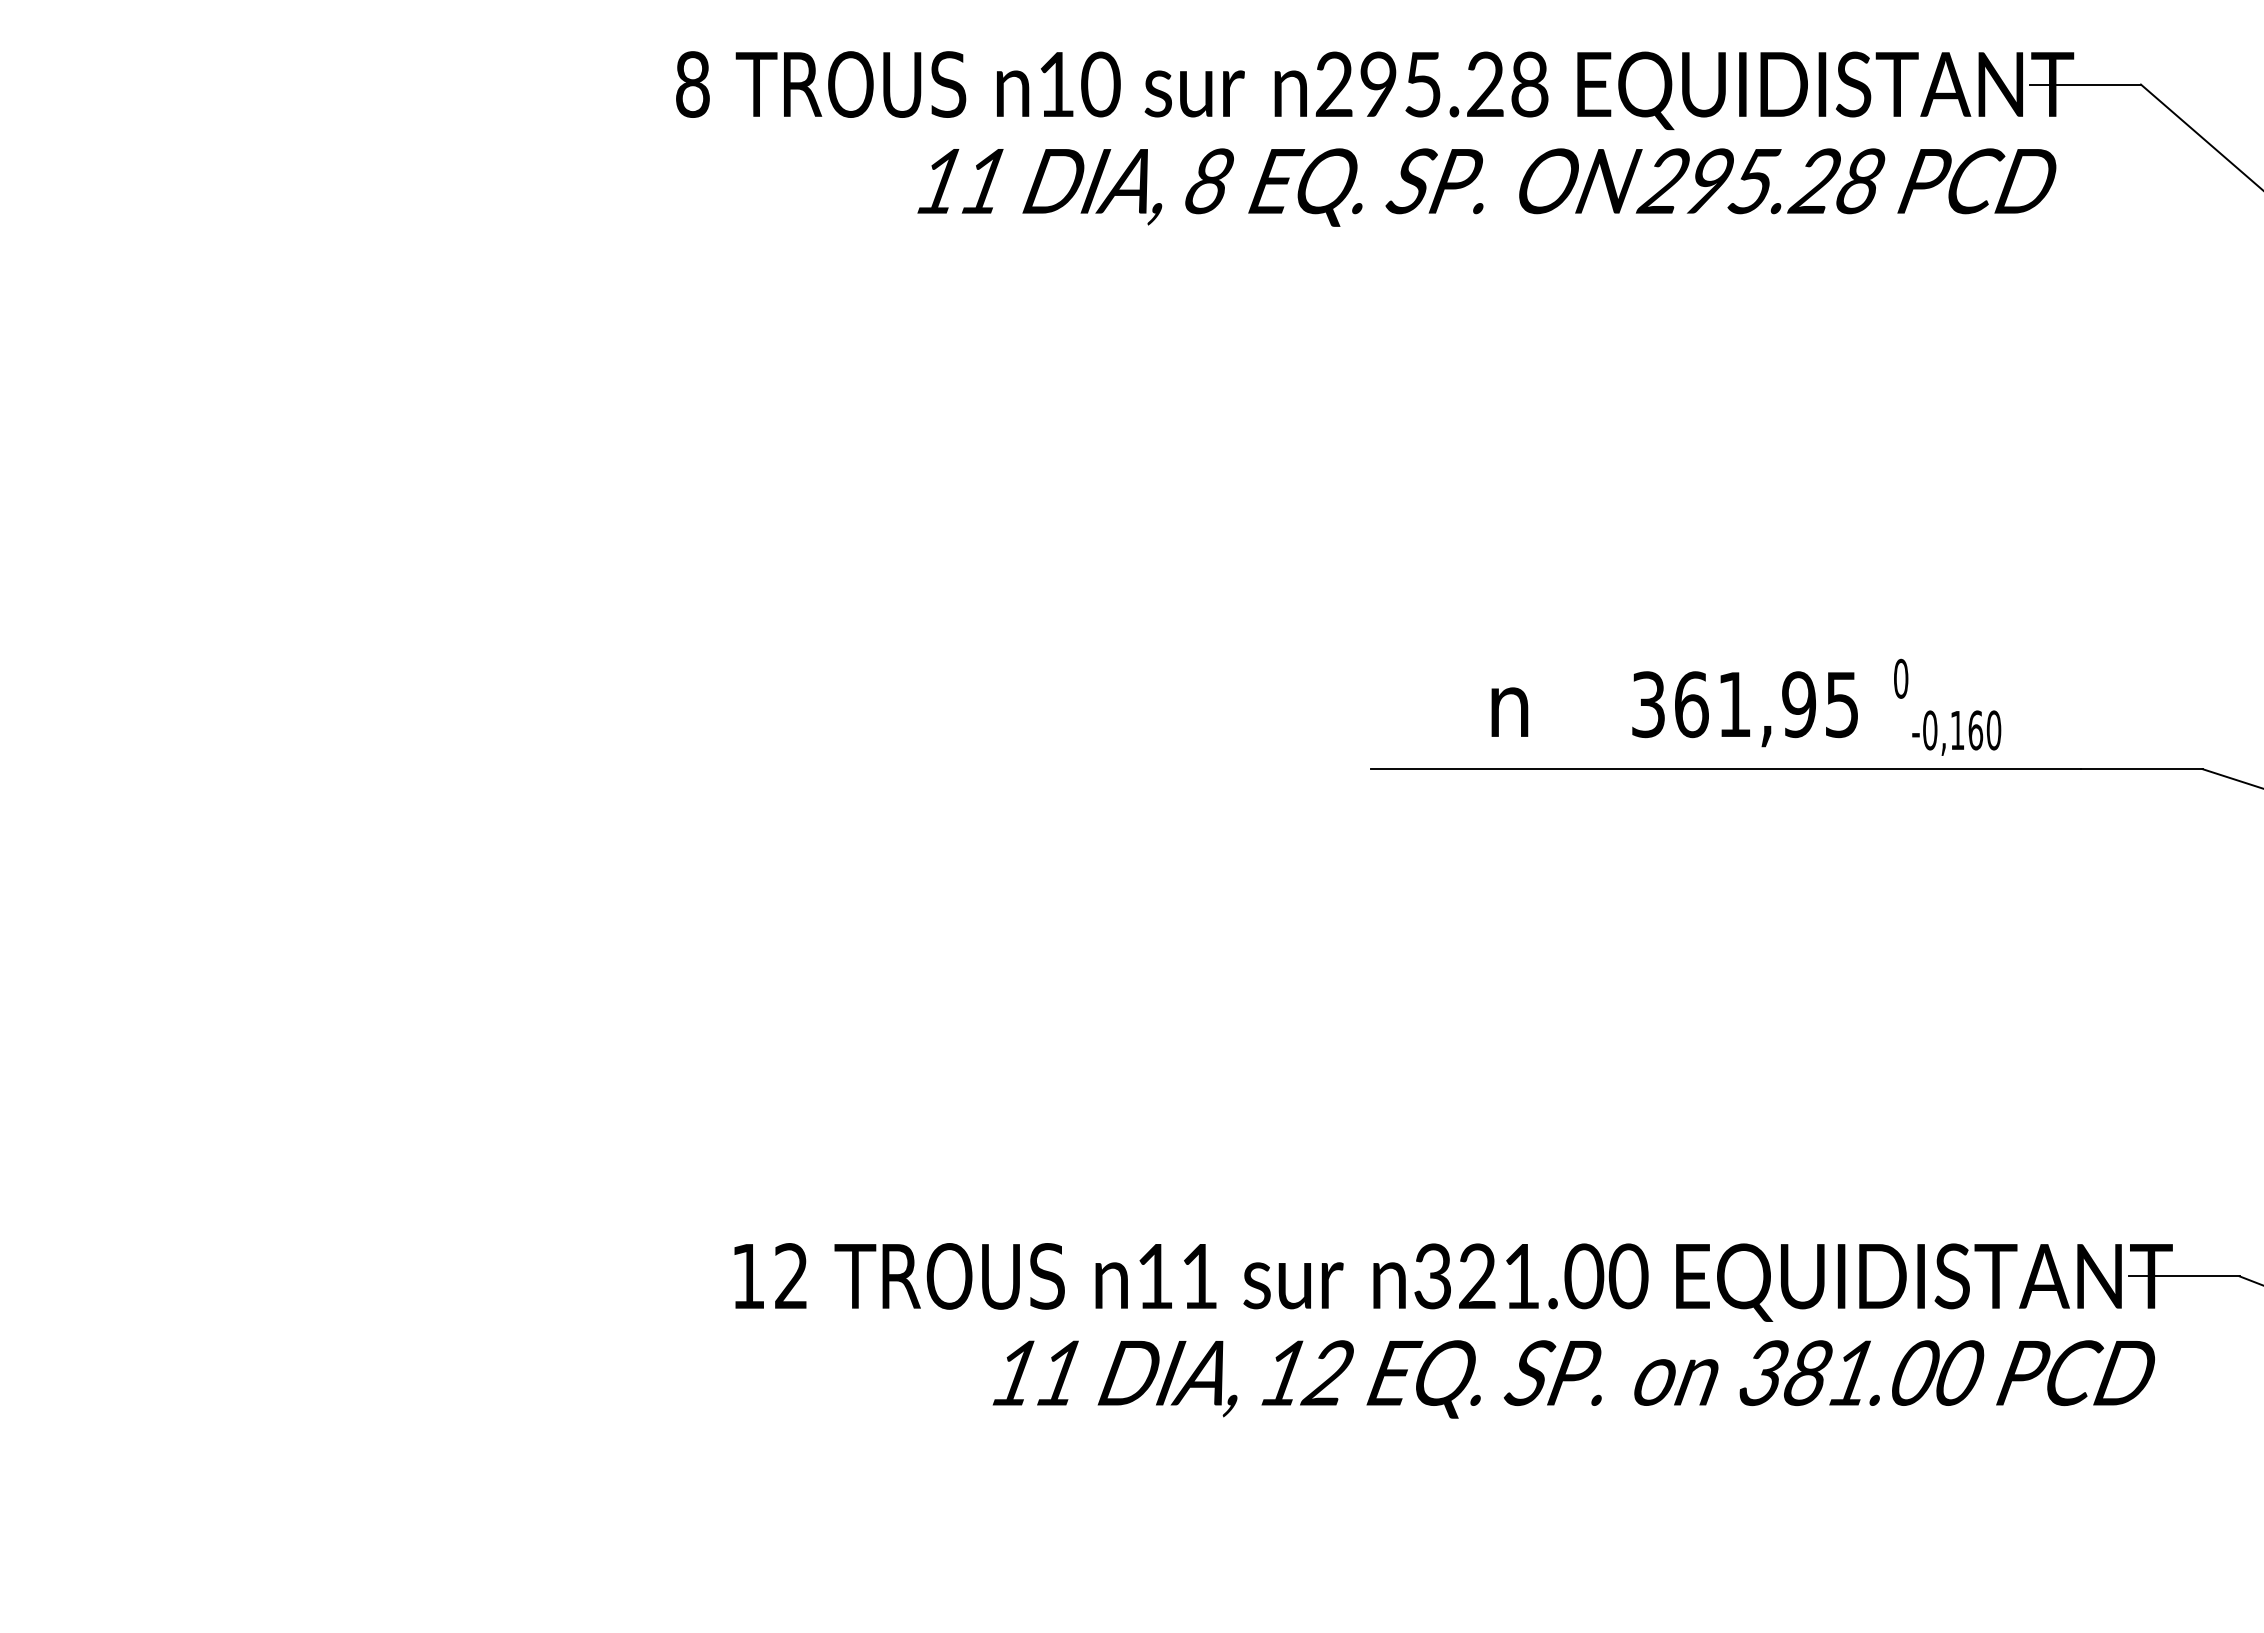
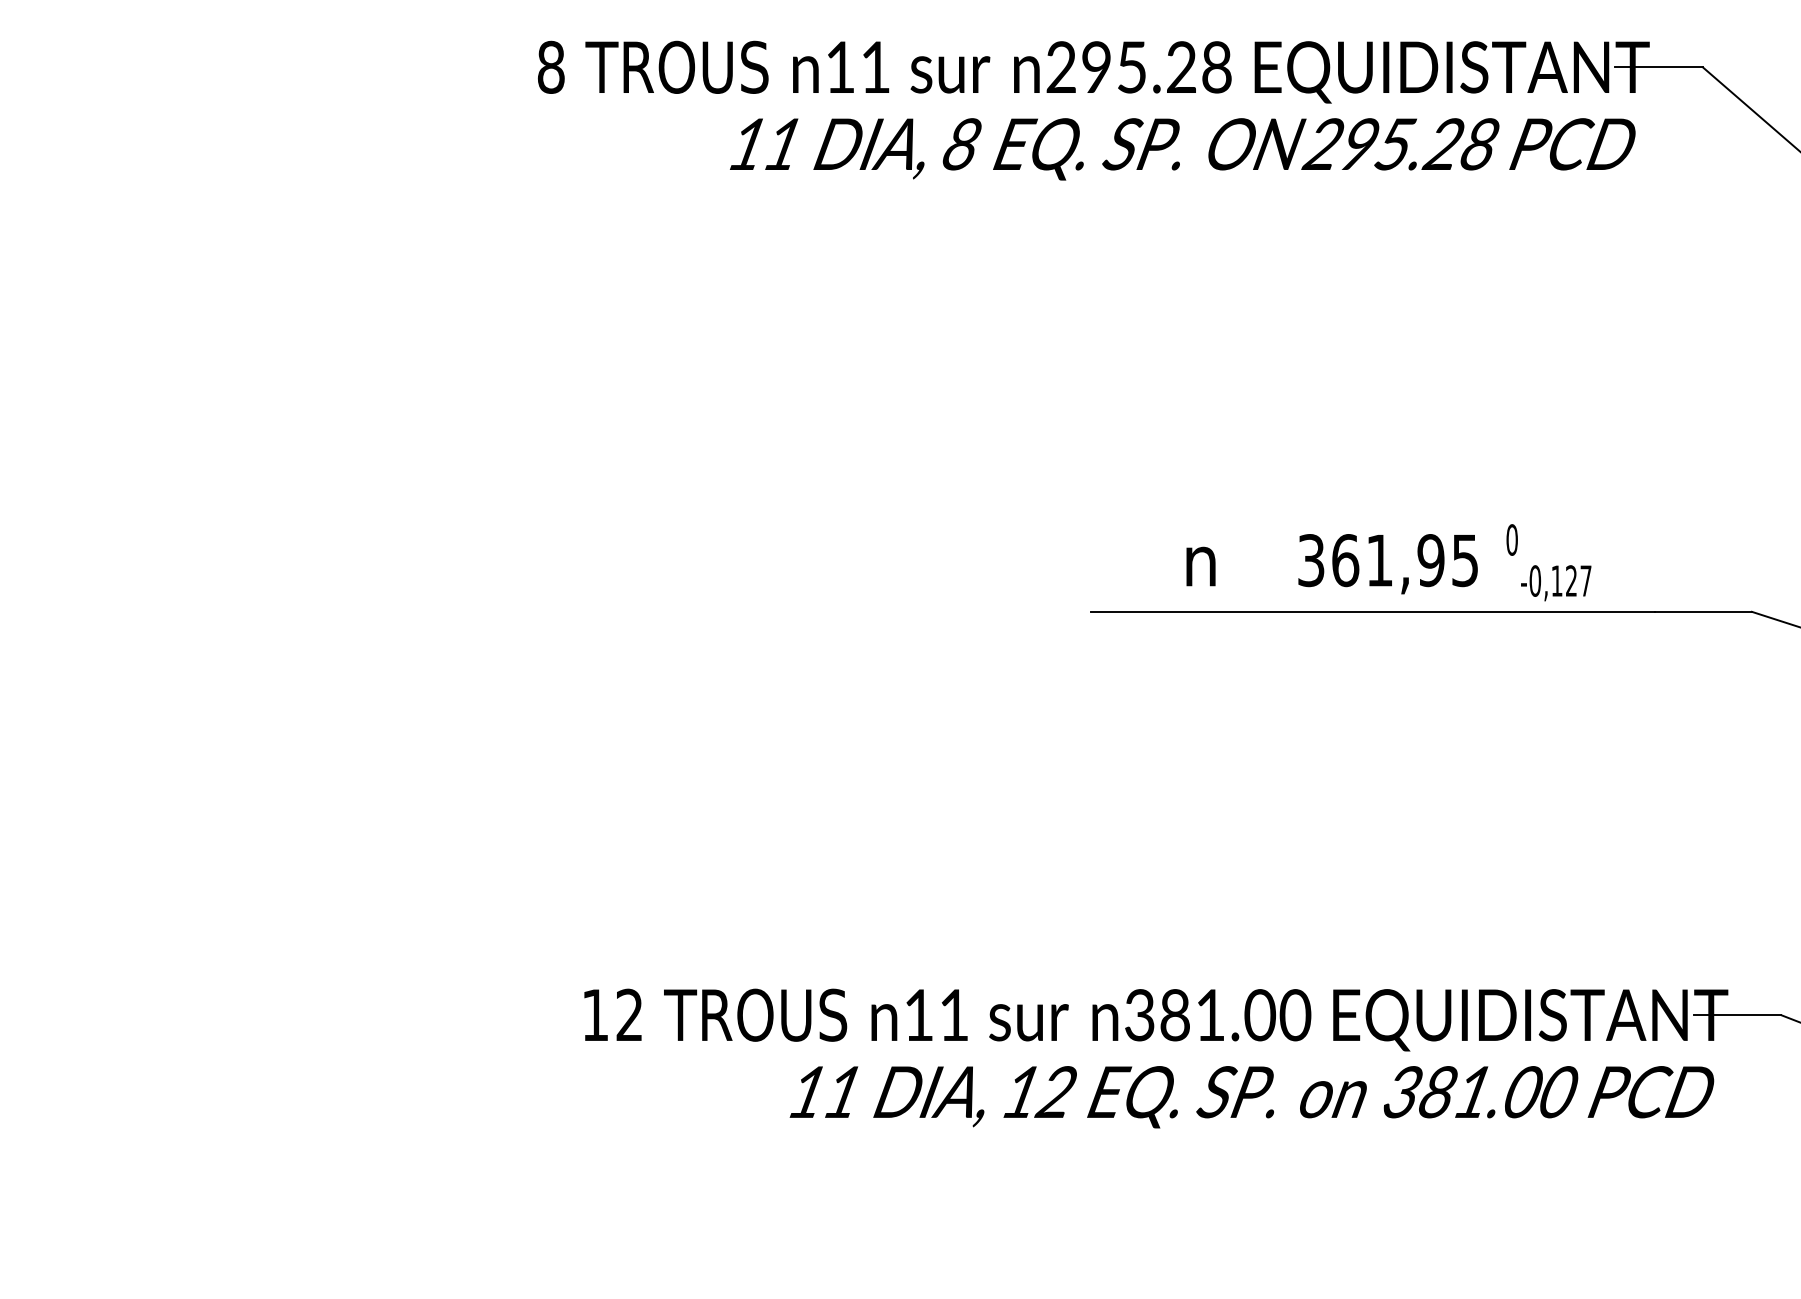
text: (1100, 84) -> (875, 67), 10 -> 11
text: (1984, 730) -> (1578, 581), -0,160 -> -0,127
text: (1477, 1276) -> (1175, 1015), 321.00 -> 381.00

